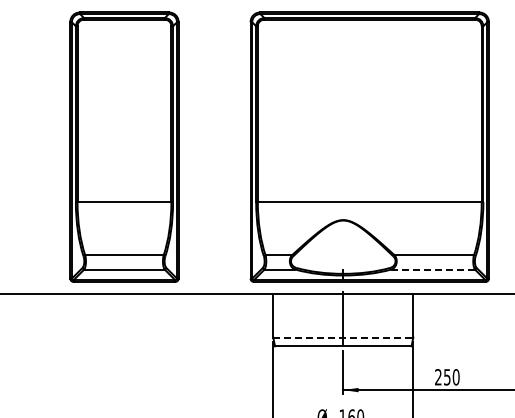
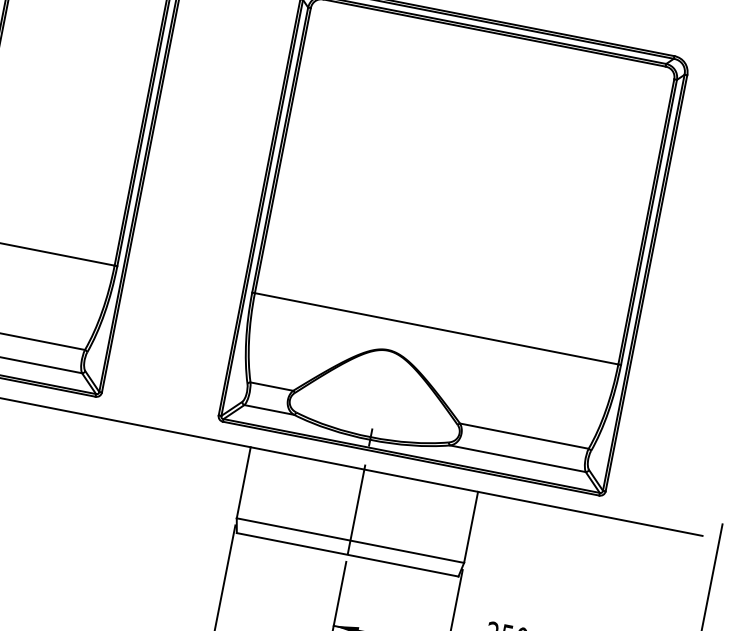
line: (433, 269) -> (518, 458), dashed -> solid
line: (343, 337) -> (350, 540), dashed -> solid

